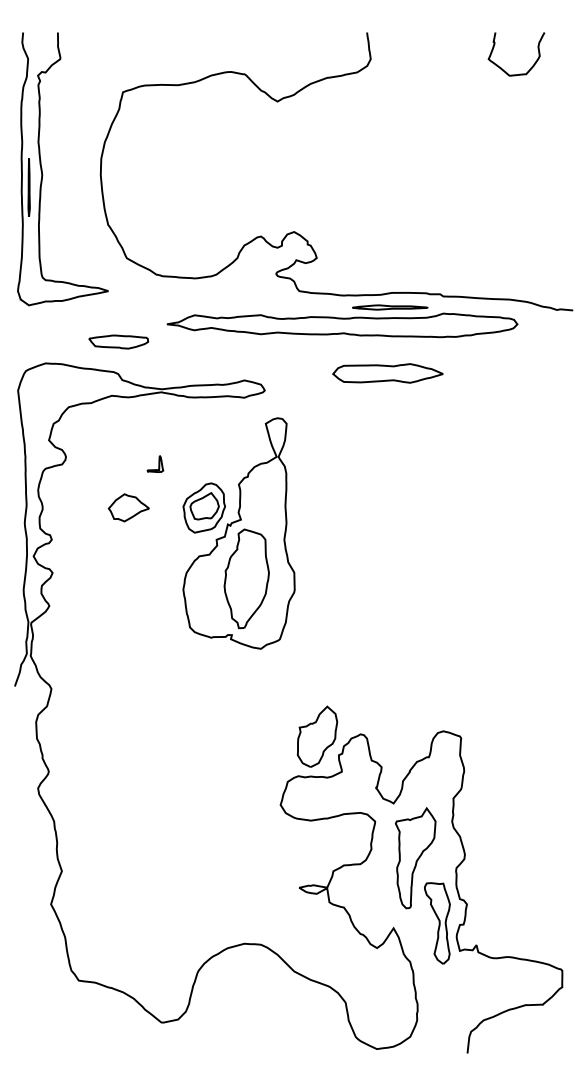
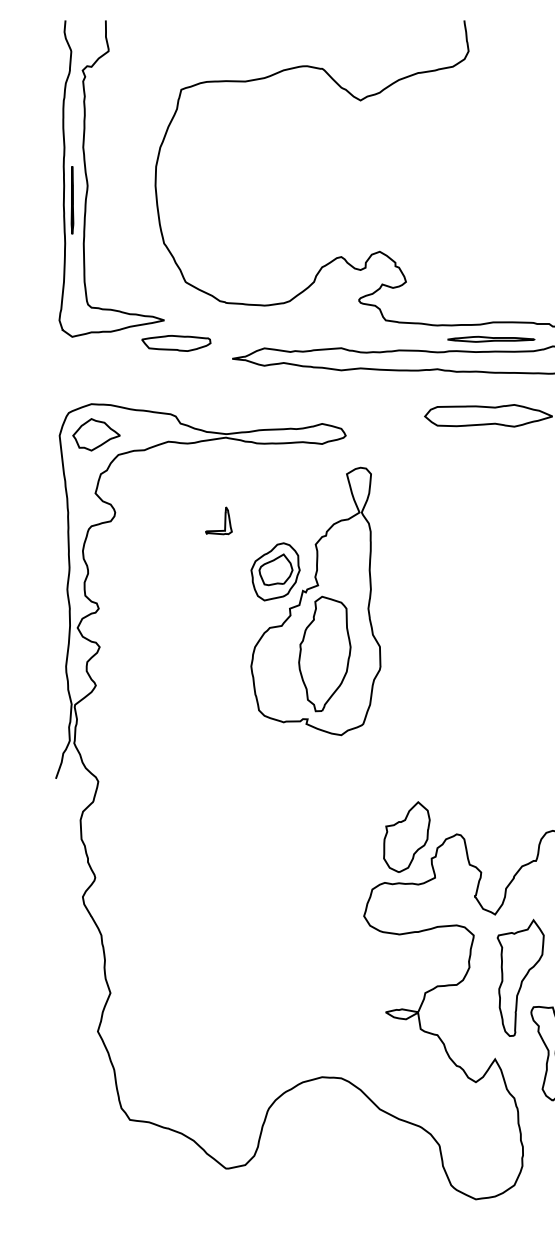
part: (118, 341) -> (176, 342), moved
part: (155, 463) -> (218, 520), size x1.43
part: (128, 507) -> (96, 434), moved

